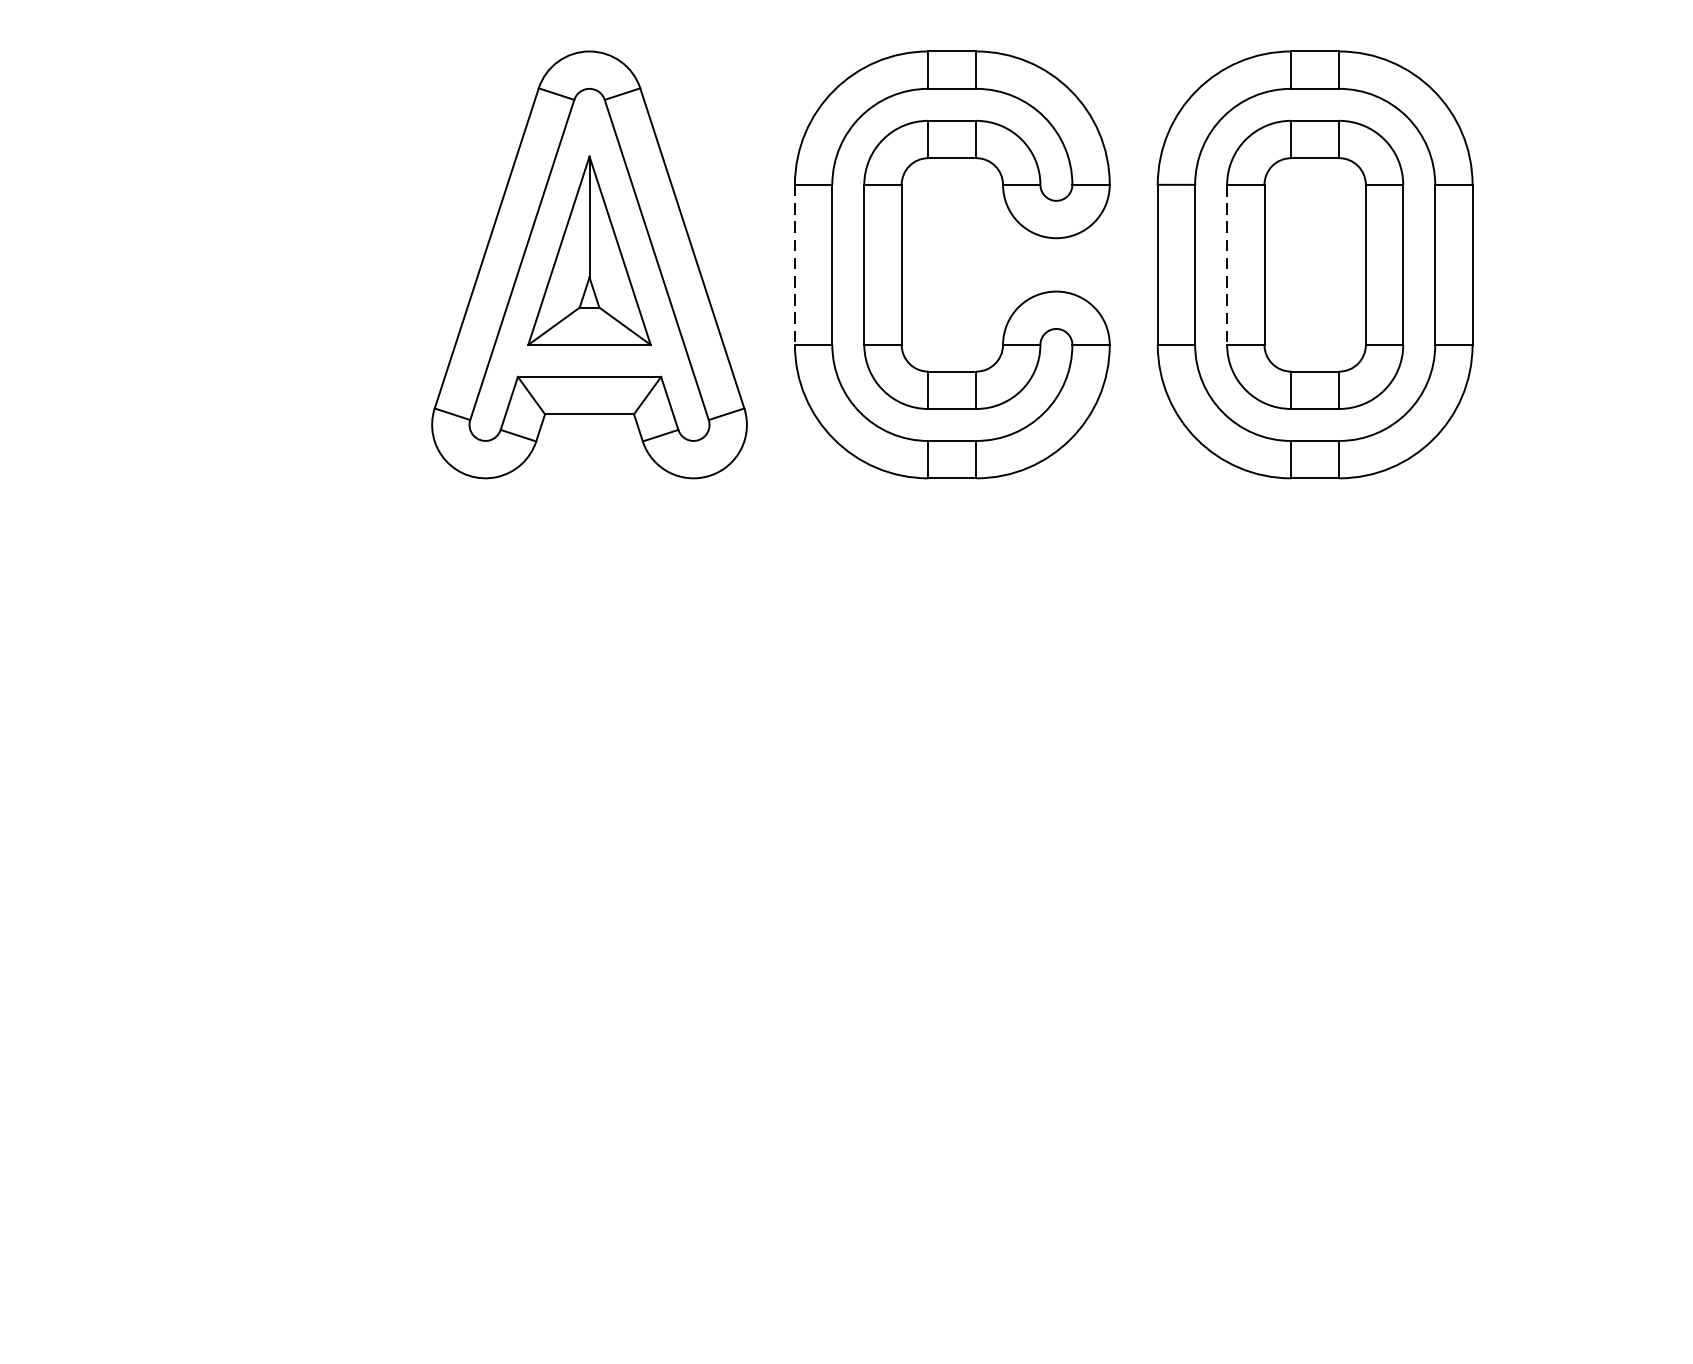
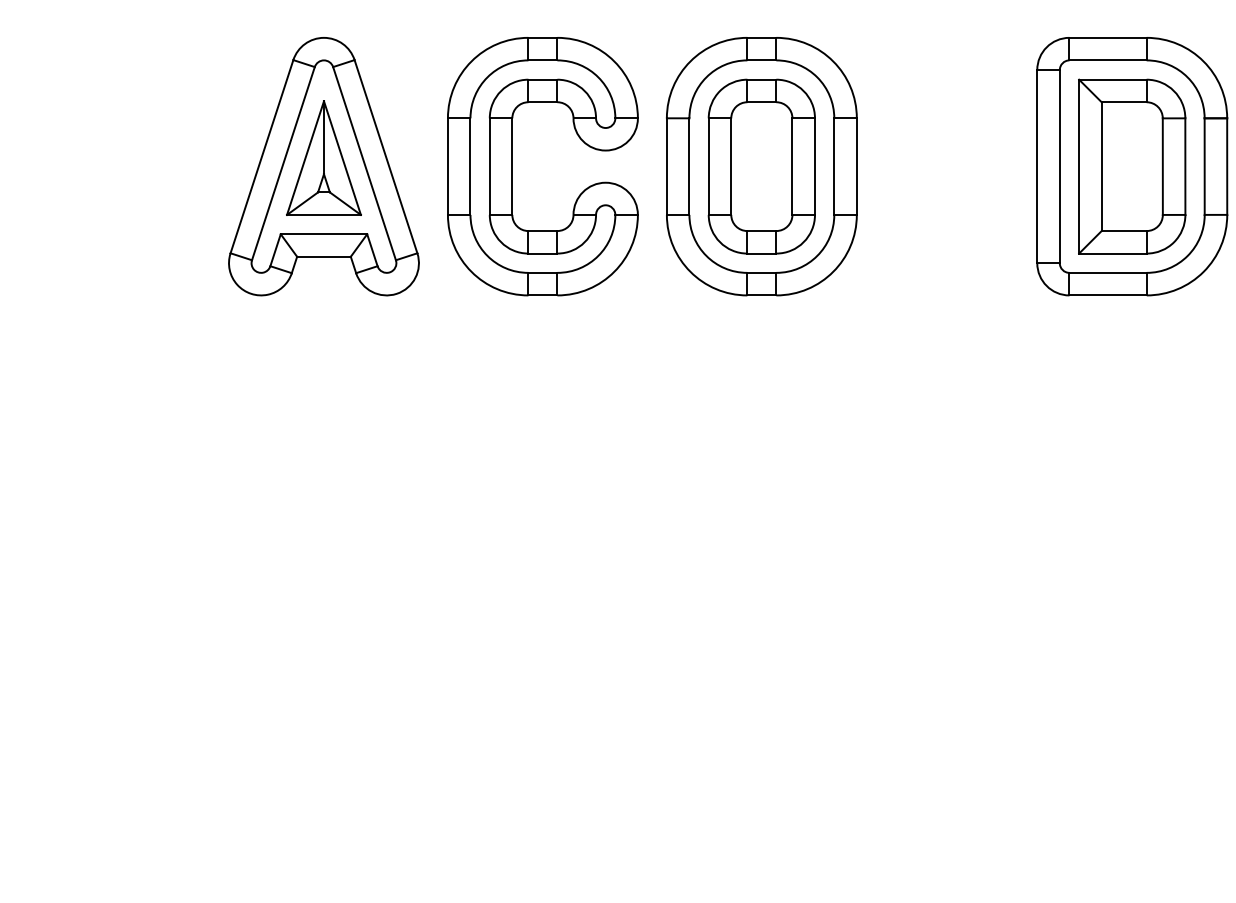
line: (794, 266) -> (447, 167), dashed -> solid
line: (1226, 266) -> (708, 167), dashed -> solid

